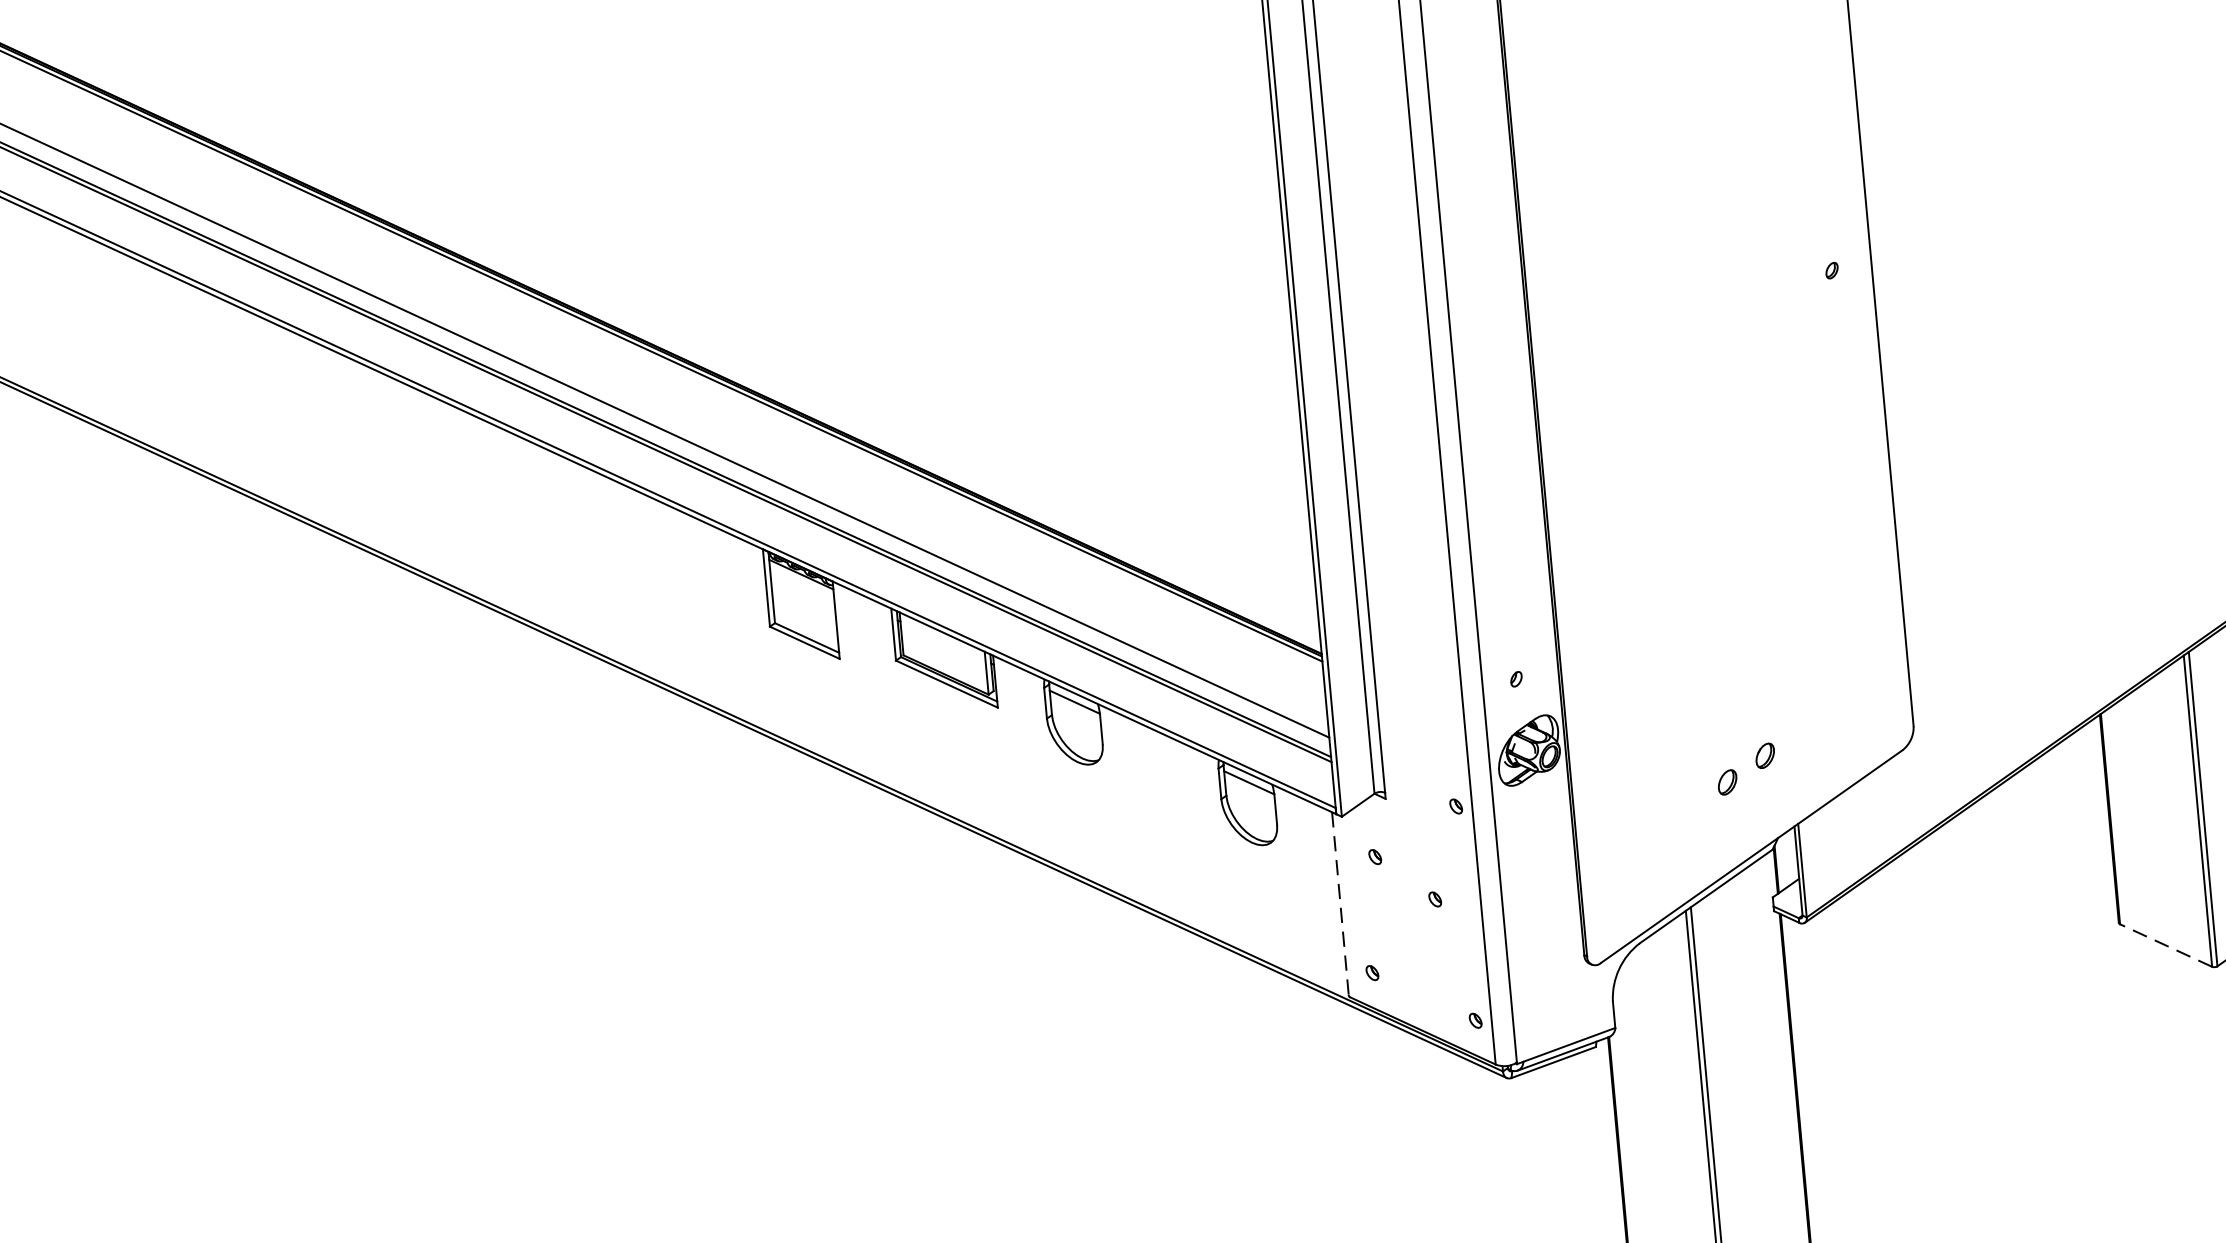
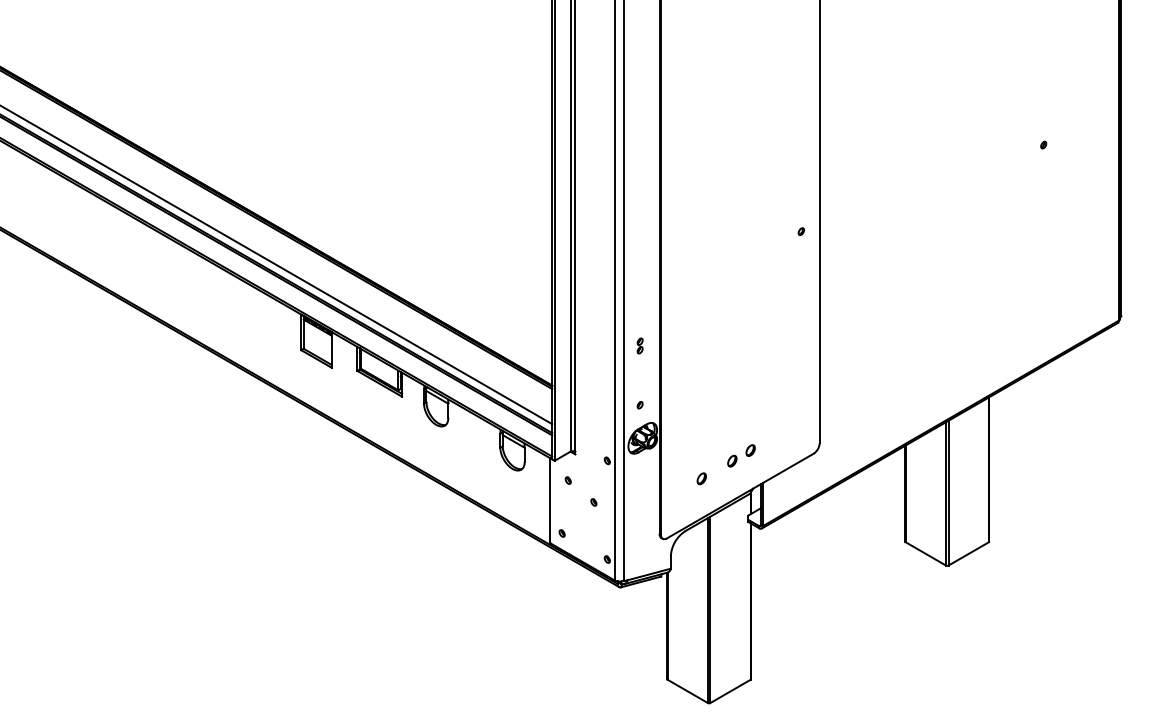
part: (1503, 549) -> (639, 345), added
part: (1664, 826) -> (701, 478), added
line: (1340, 905) -> (550, 501), dashed -> solid
line: (2165, 944) -> (925, 553), dashed -> solid

